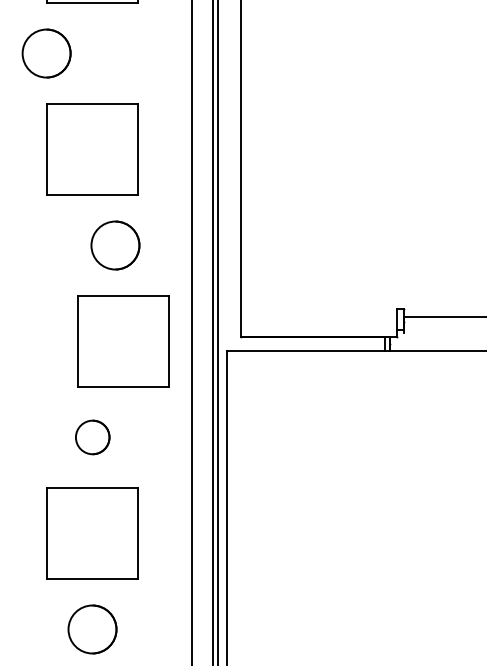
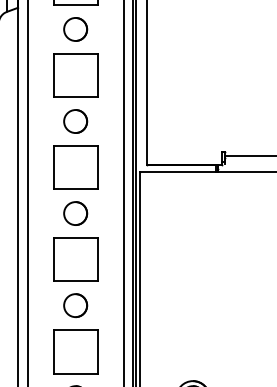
circle: (46, 53) -> (75, 29), moved
circle: (115, 245) -> (75, 121), moved
part: (123, 341) -> (75, 167), moved
circle: (92, 437) -> (75, 213), size x1.43

